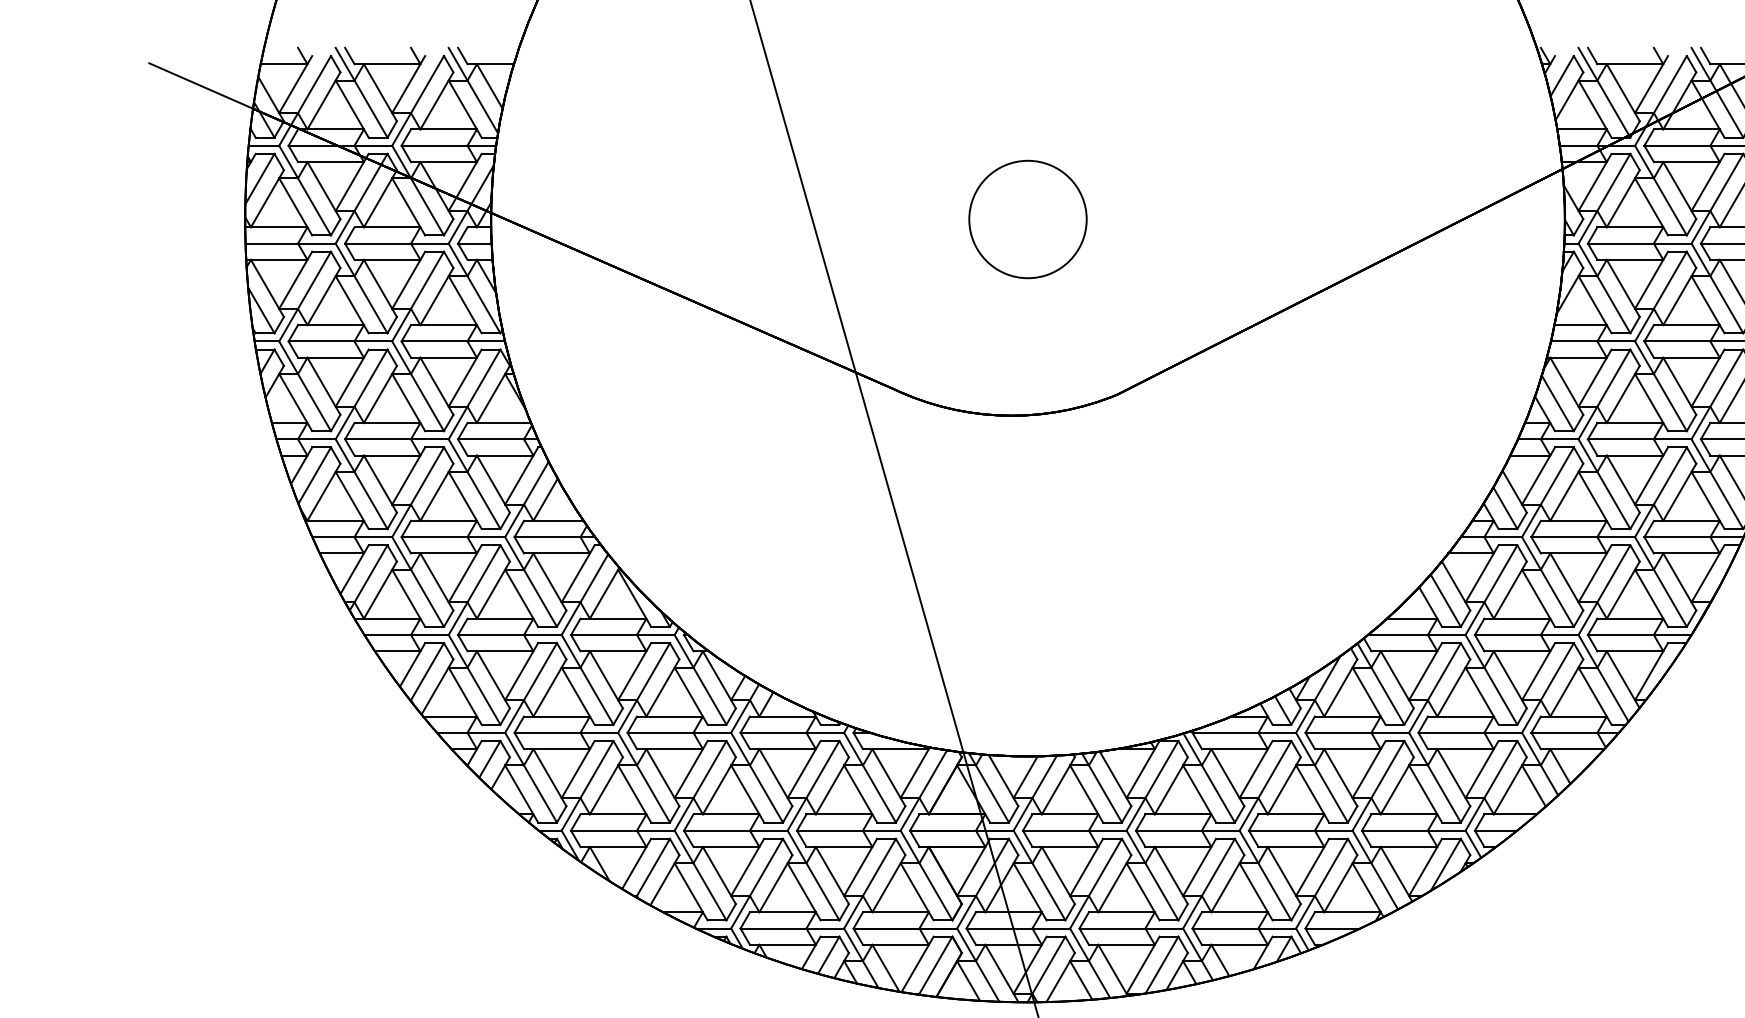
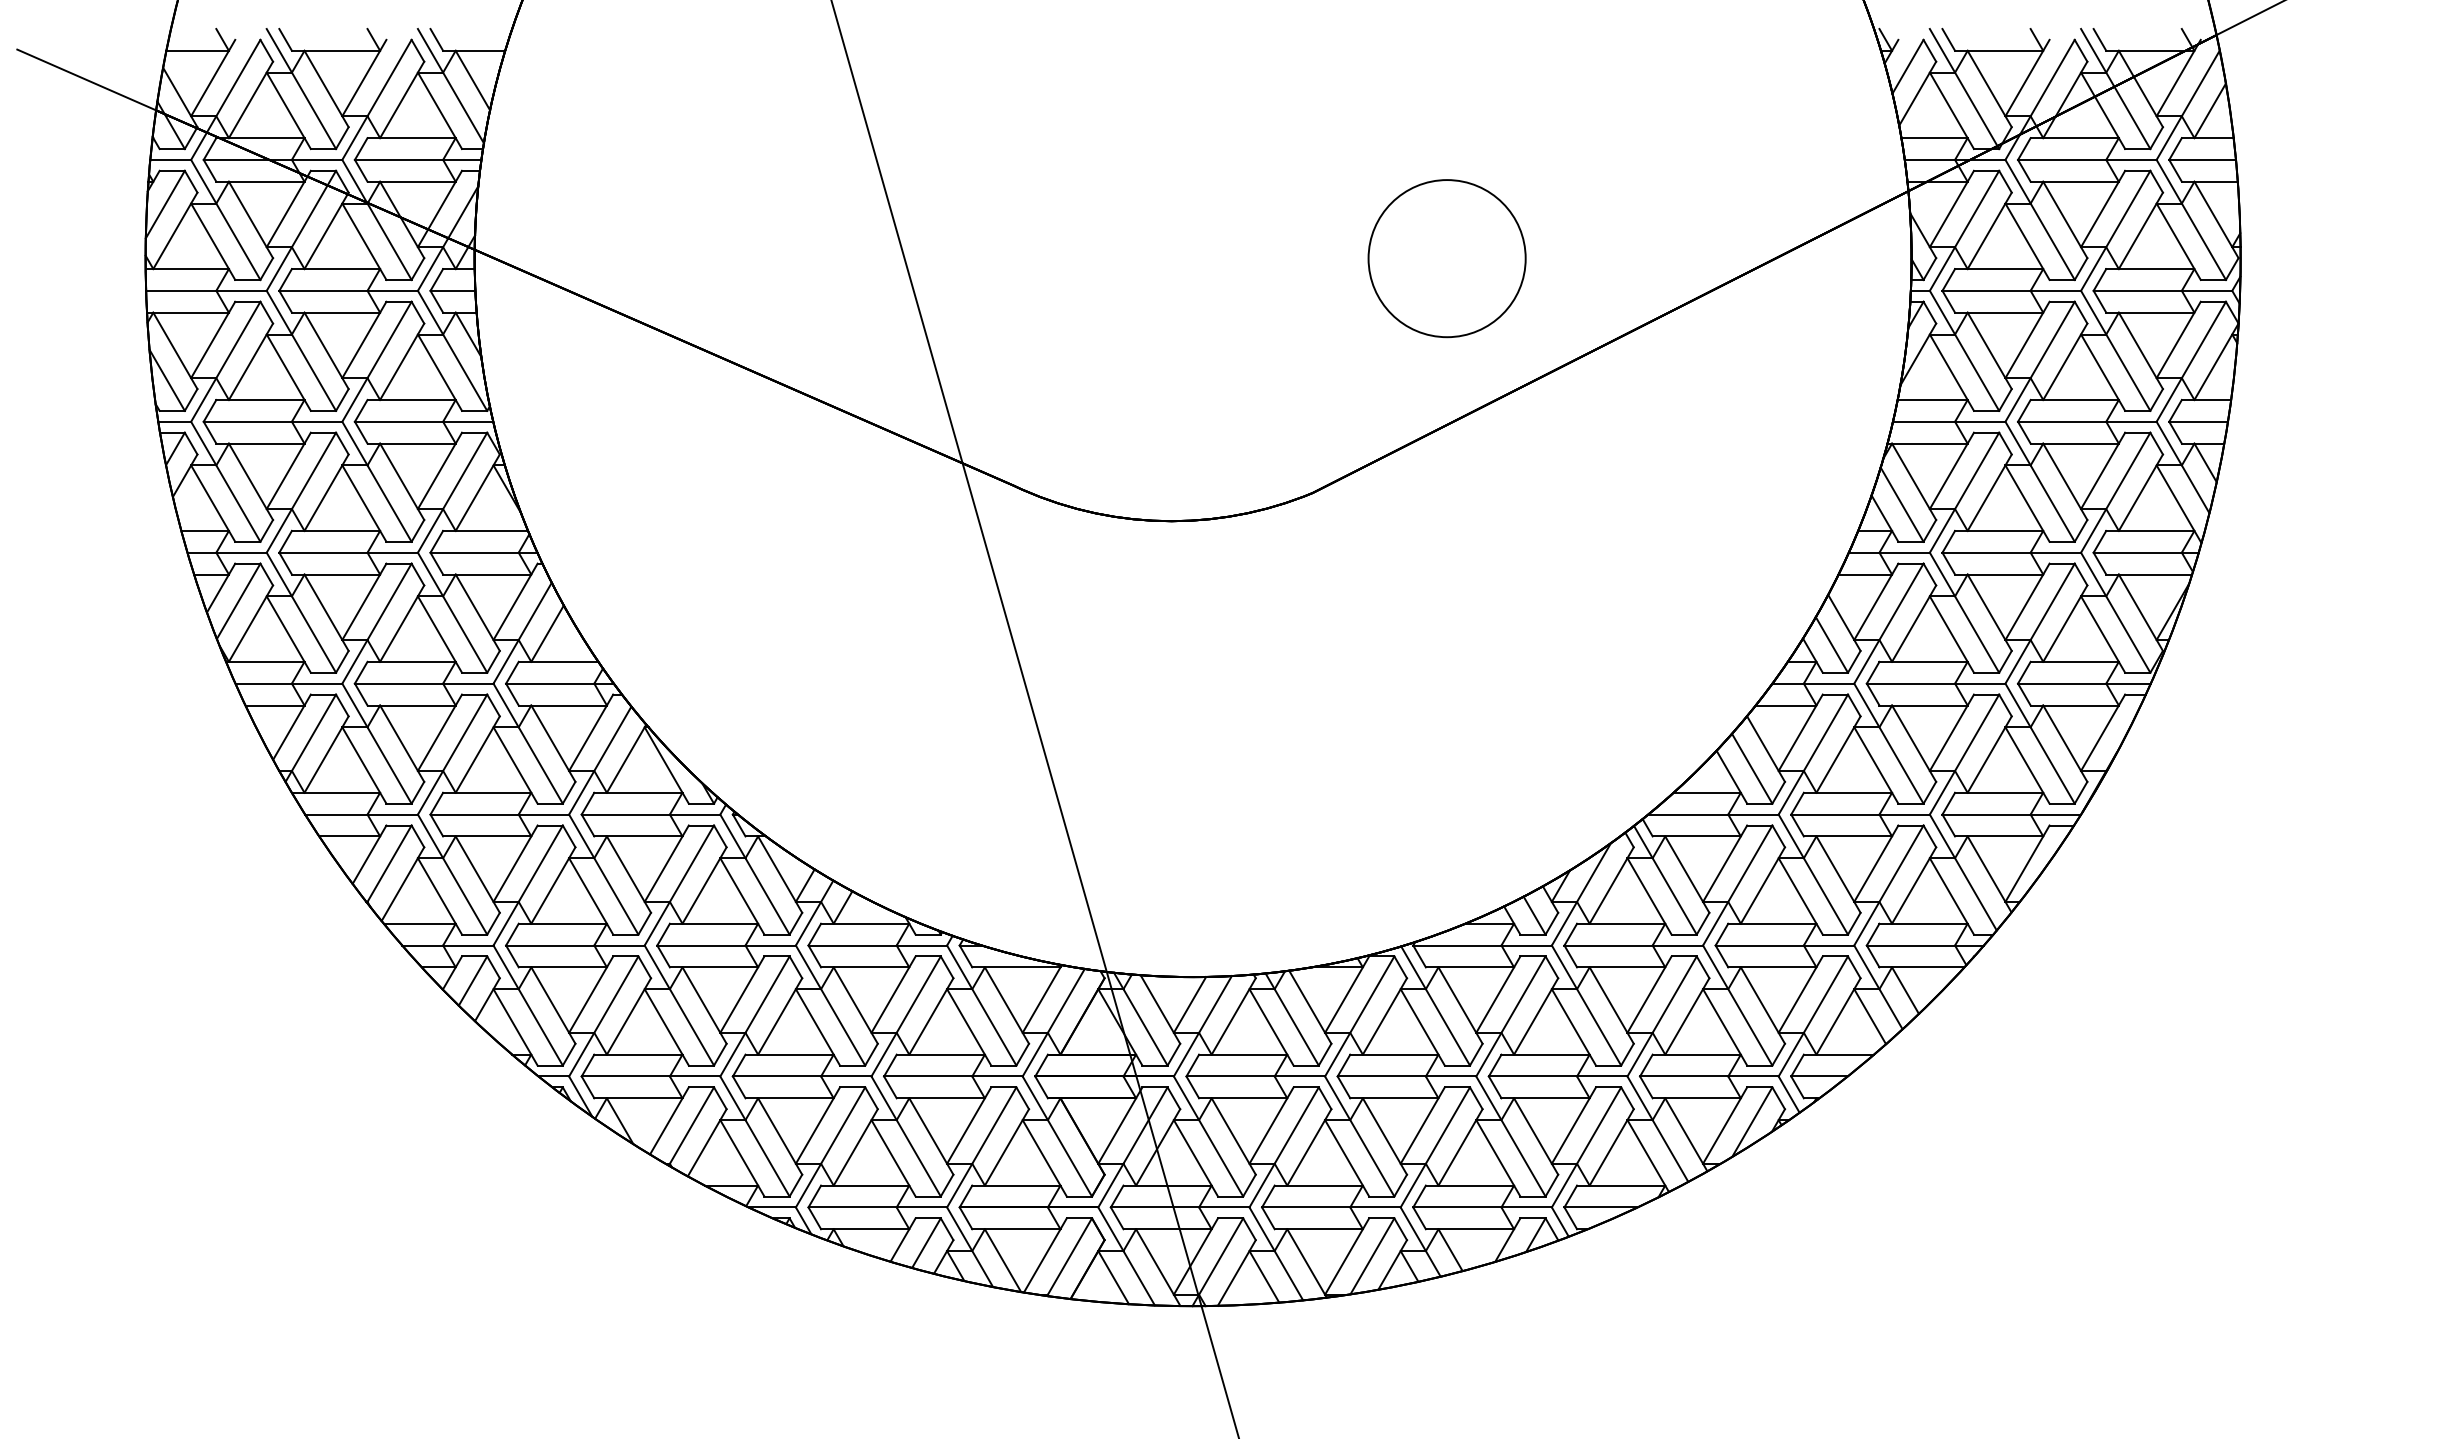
circle: (1027, 219) -> (1446, 258), moved

